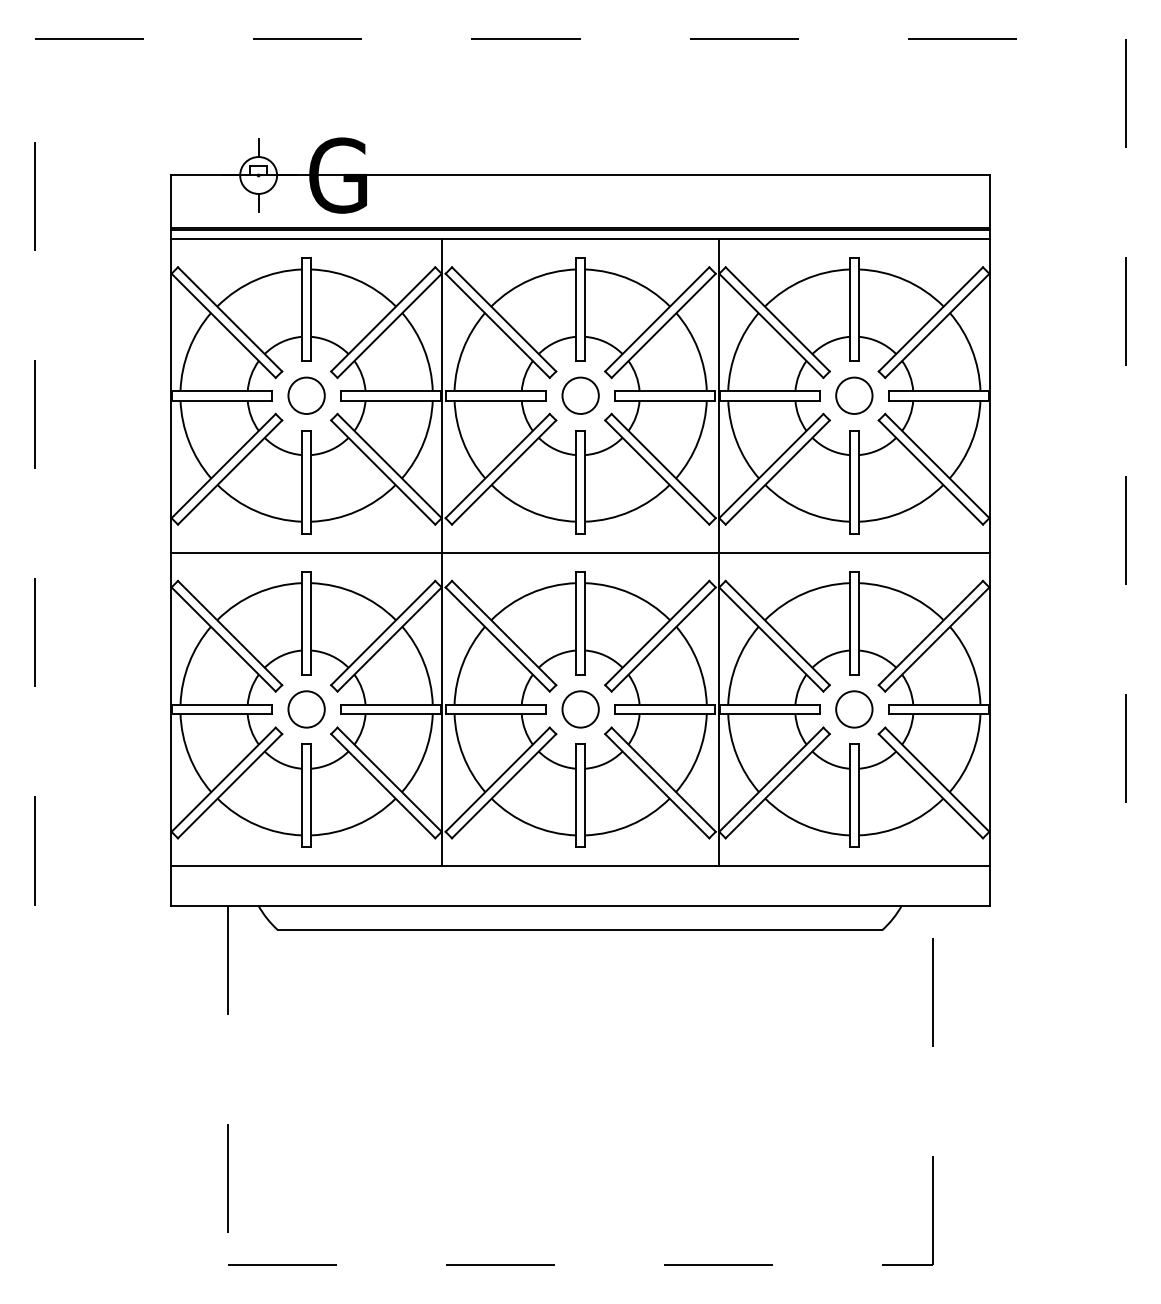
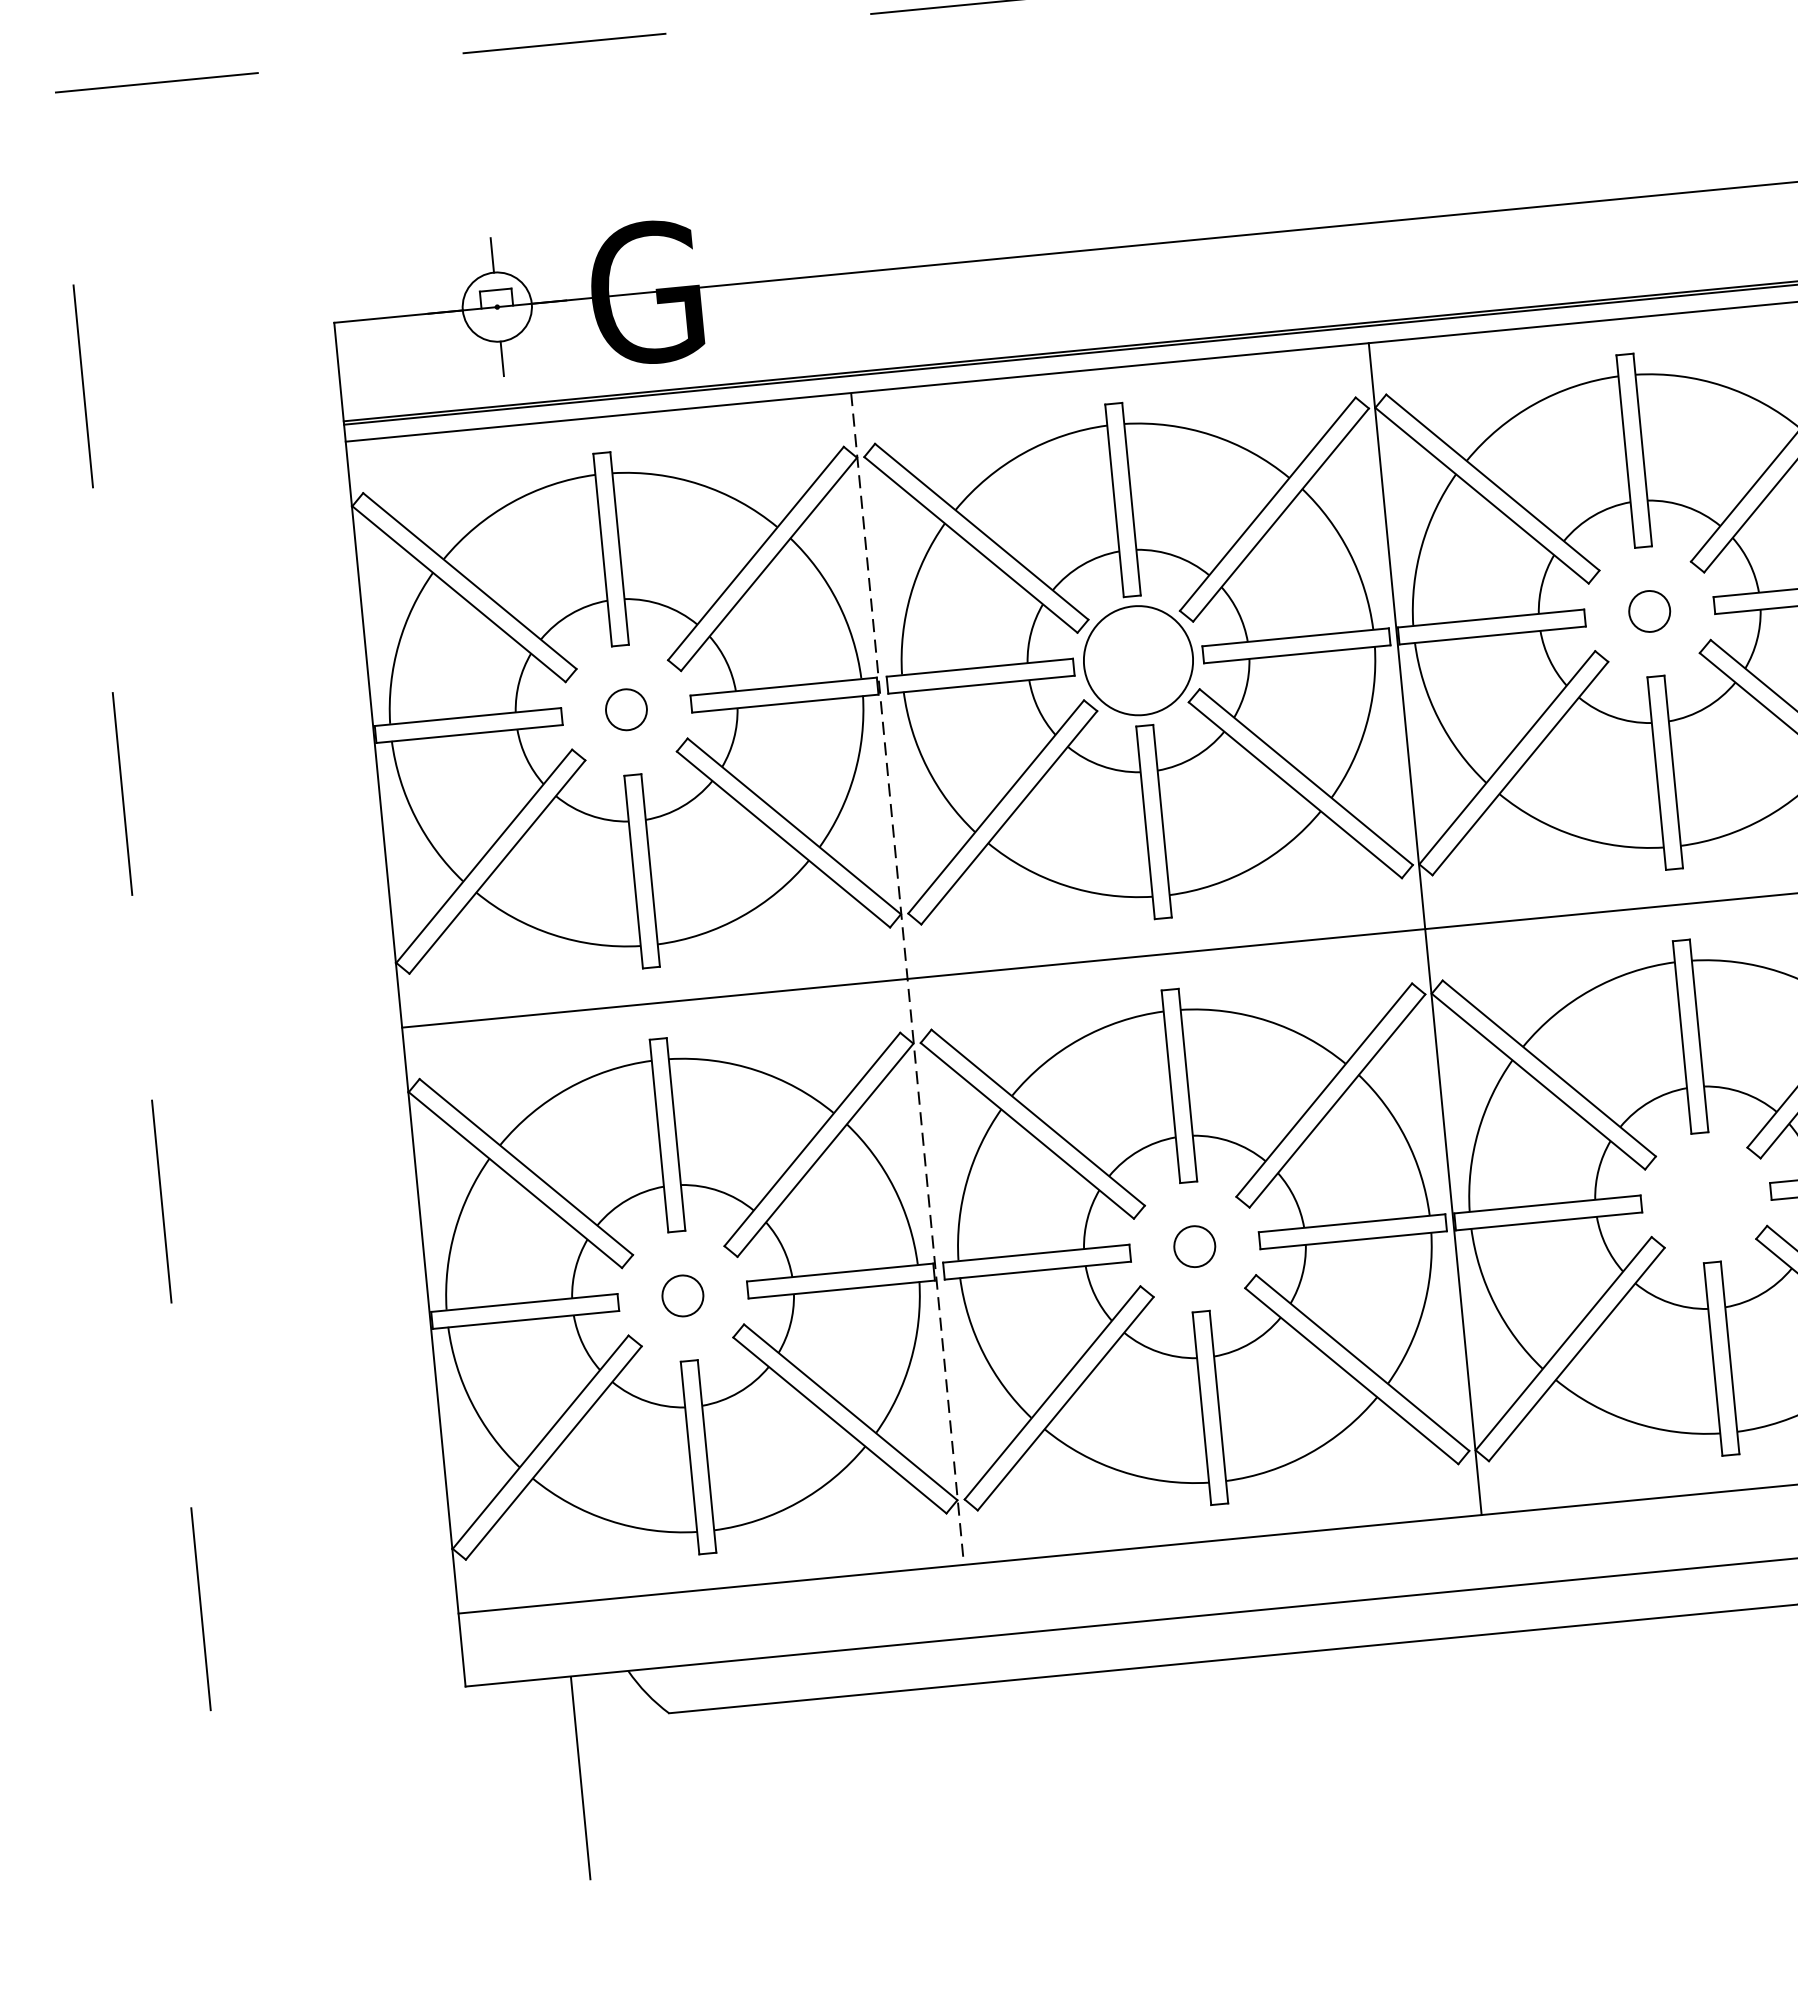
circle: (306, 395) -> (626, 709), size x0.6
circle: (580, 395) -> (1138, 660), size x1.6
circle: (854, 395) -> (1649, 610), size x0.6
line: (441, 552) -> (906, 978), solid -> dashed
circle: (306, 709) -> (682, 1296), size x0.6
circle: (580, 709) -> (1194, 1246), size x0.6
circle: (854, 709) -> (1706, 1197), removed

